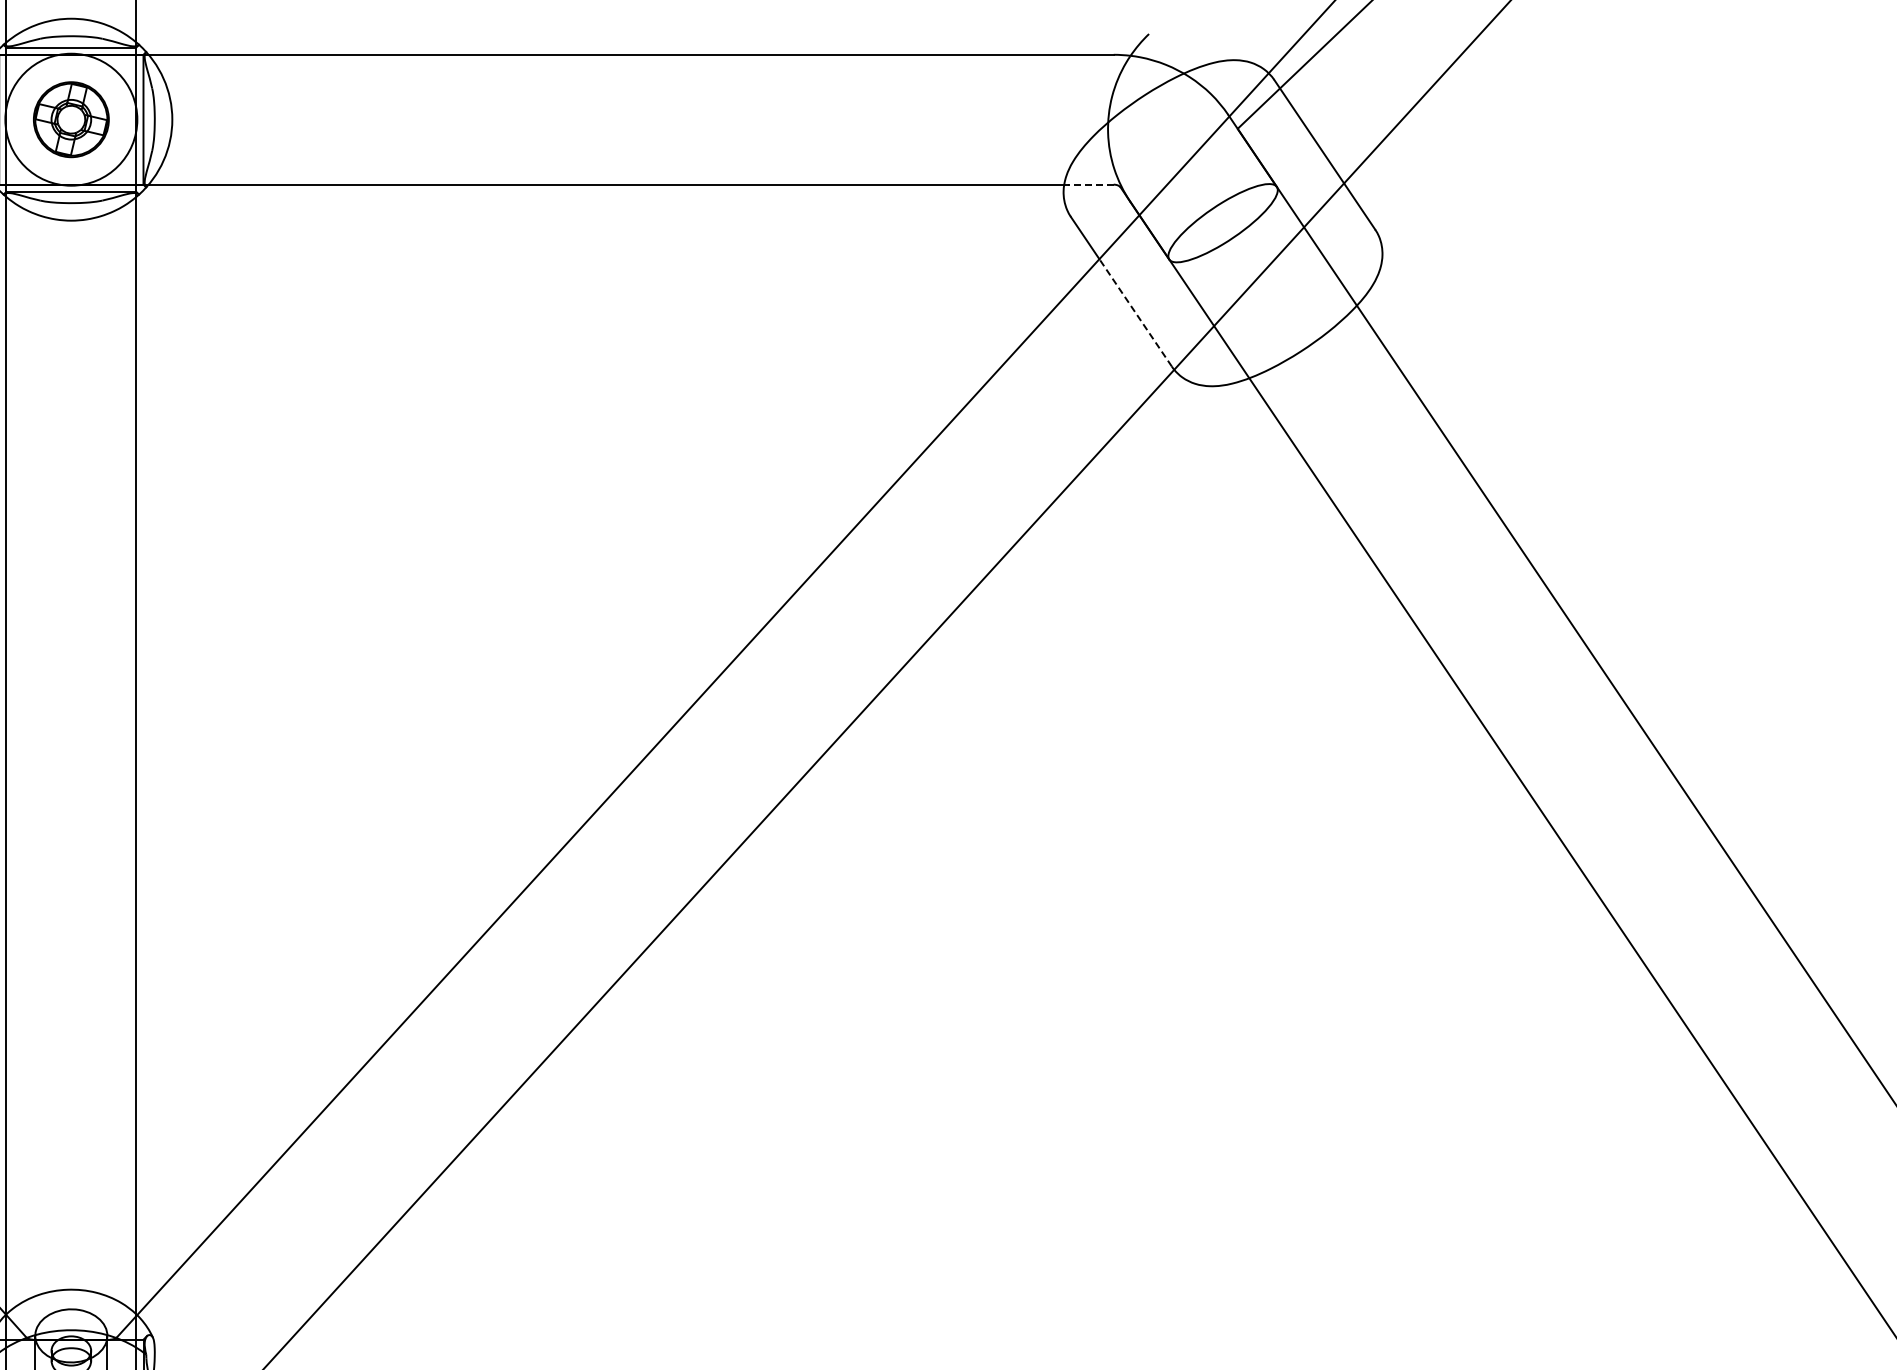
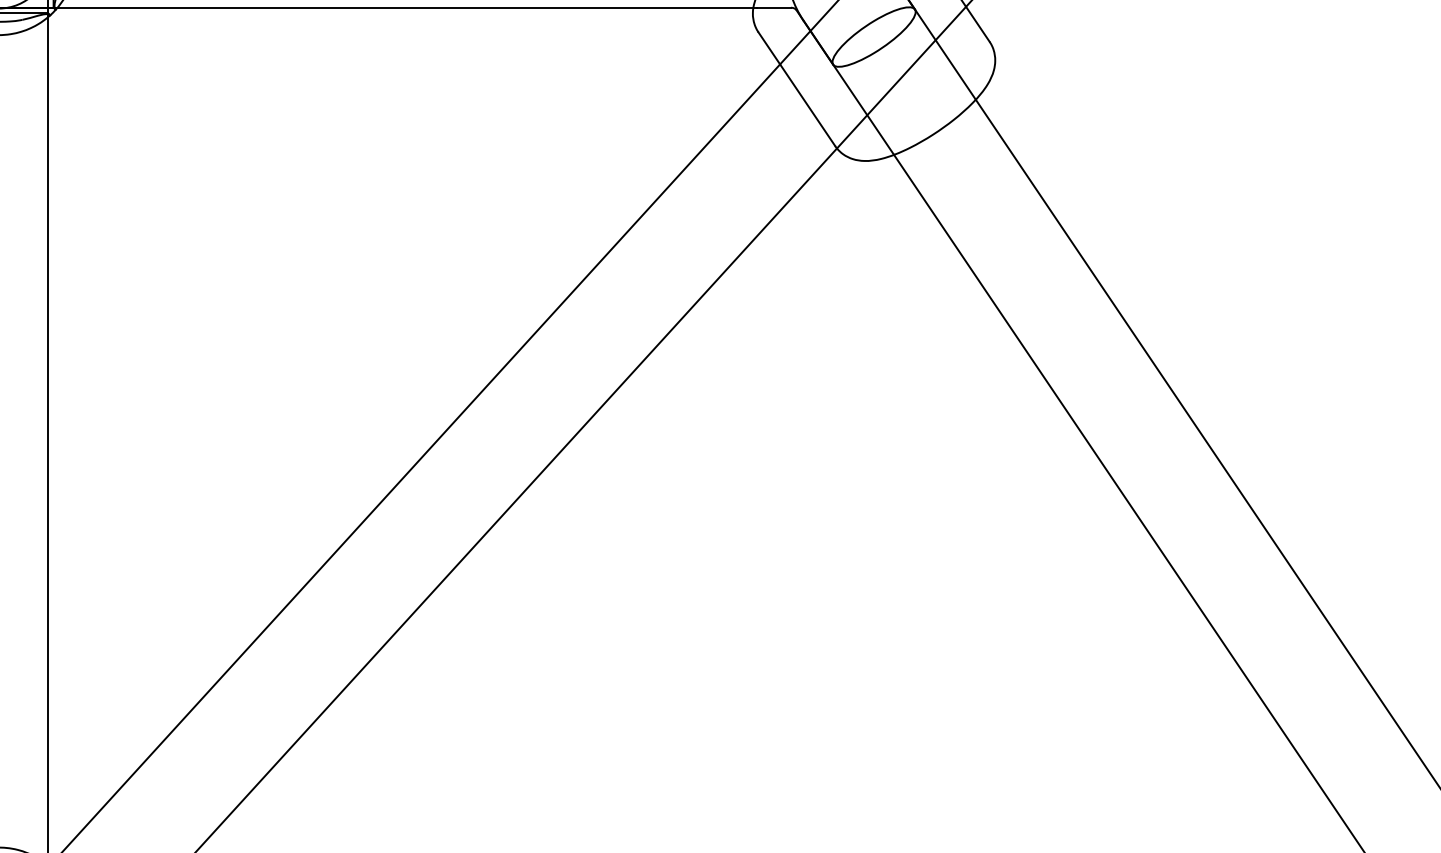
line: (1091, 184) -> (774, 7), dashed -> solid
line: (1135, 312) -> (807, 104), dashed -> solid

